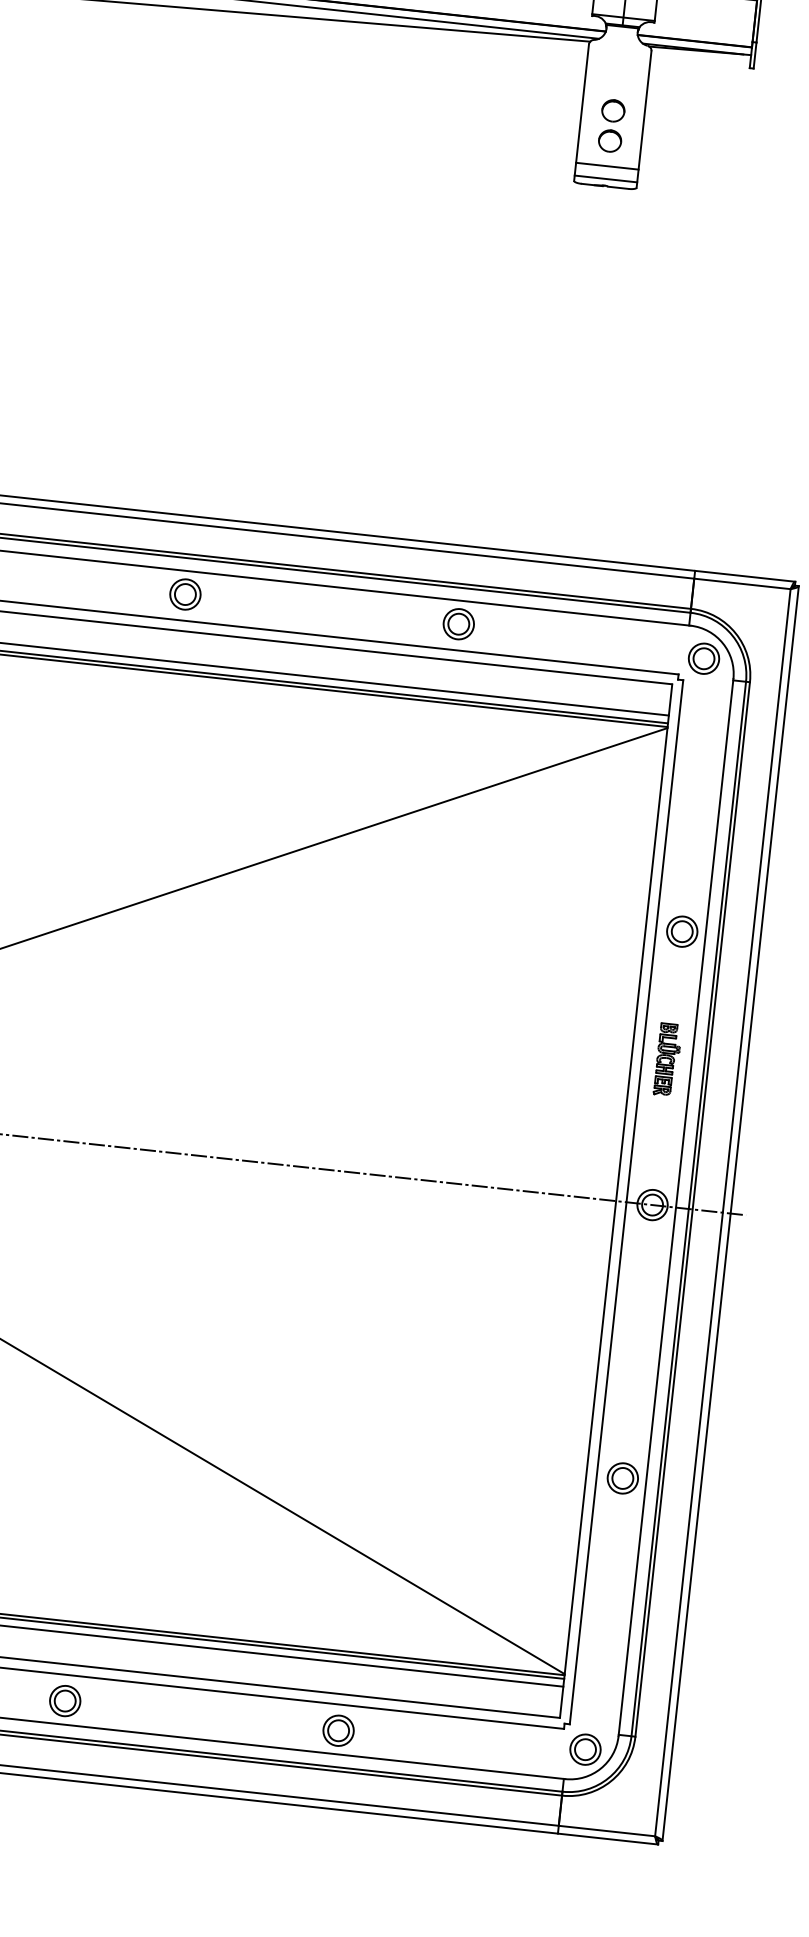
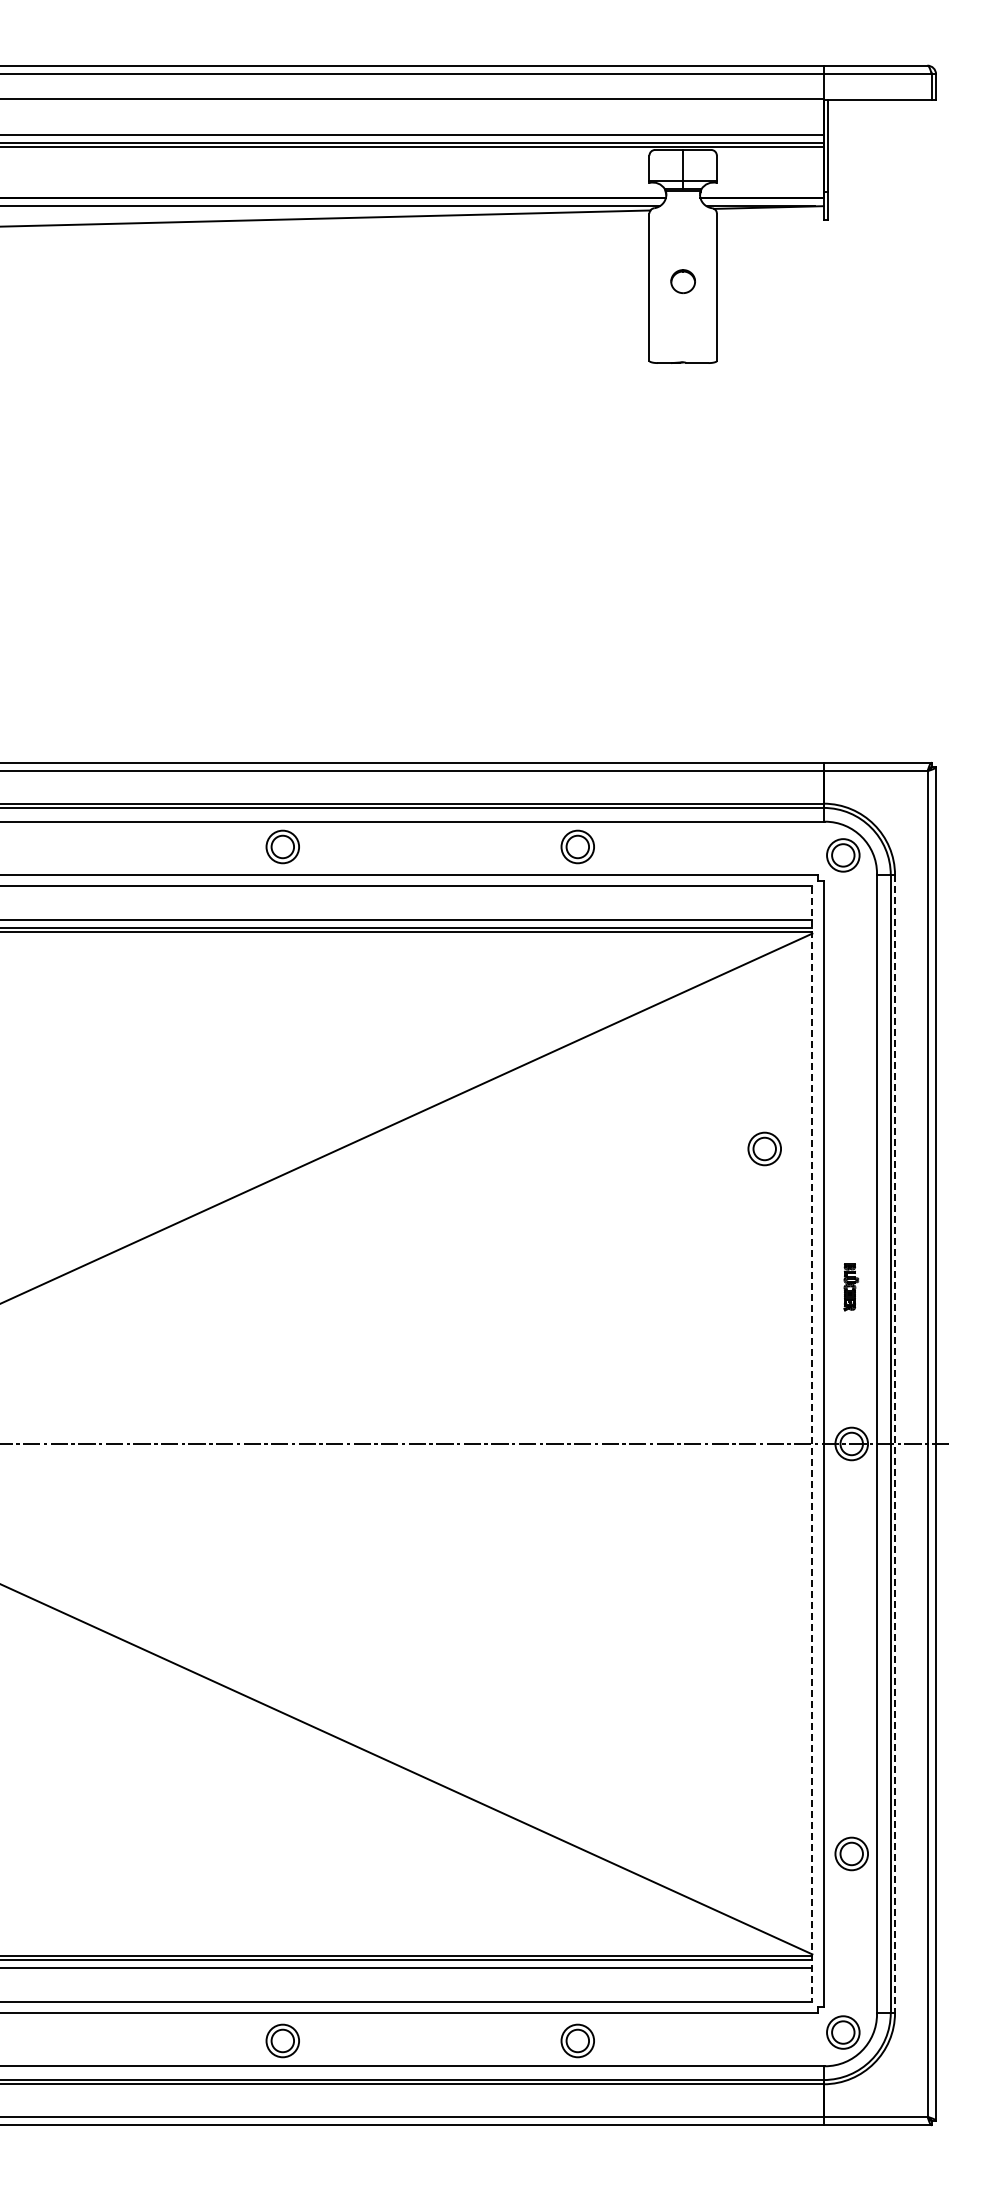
part: (609, 140) -> (682, 313), removed
line: (606, 166) -> (682, 341), removed
line: (605, 179) -> (682, 355), removed
part: (682, 931) -> (764, 1148), moved
part: (668, 1060) -> (851, 1287), size x0.6
line: (616, 1201) -> (812, 1444), solid -> dashed
line: (693, 1209) -> (895, 1443), solid -> dashed
part: (622, 1477) -> (851, 1853), moved

